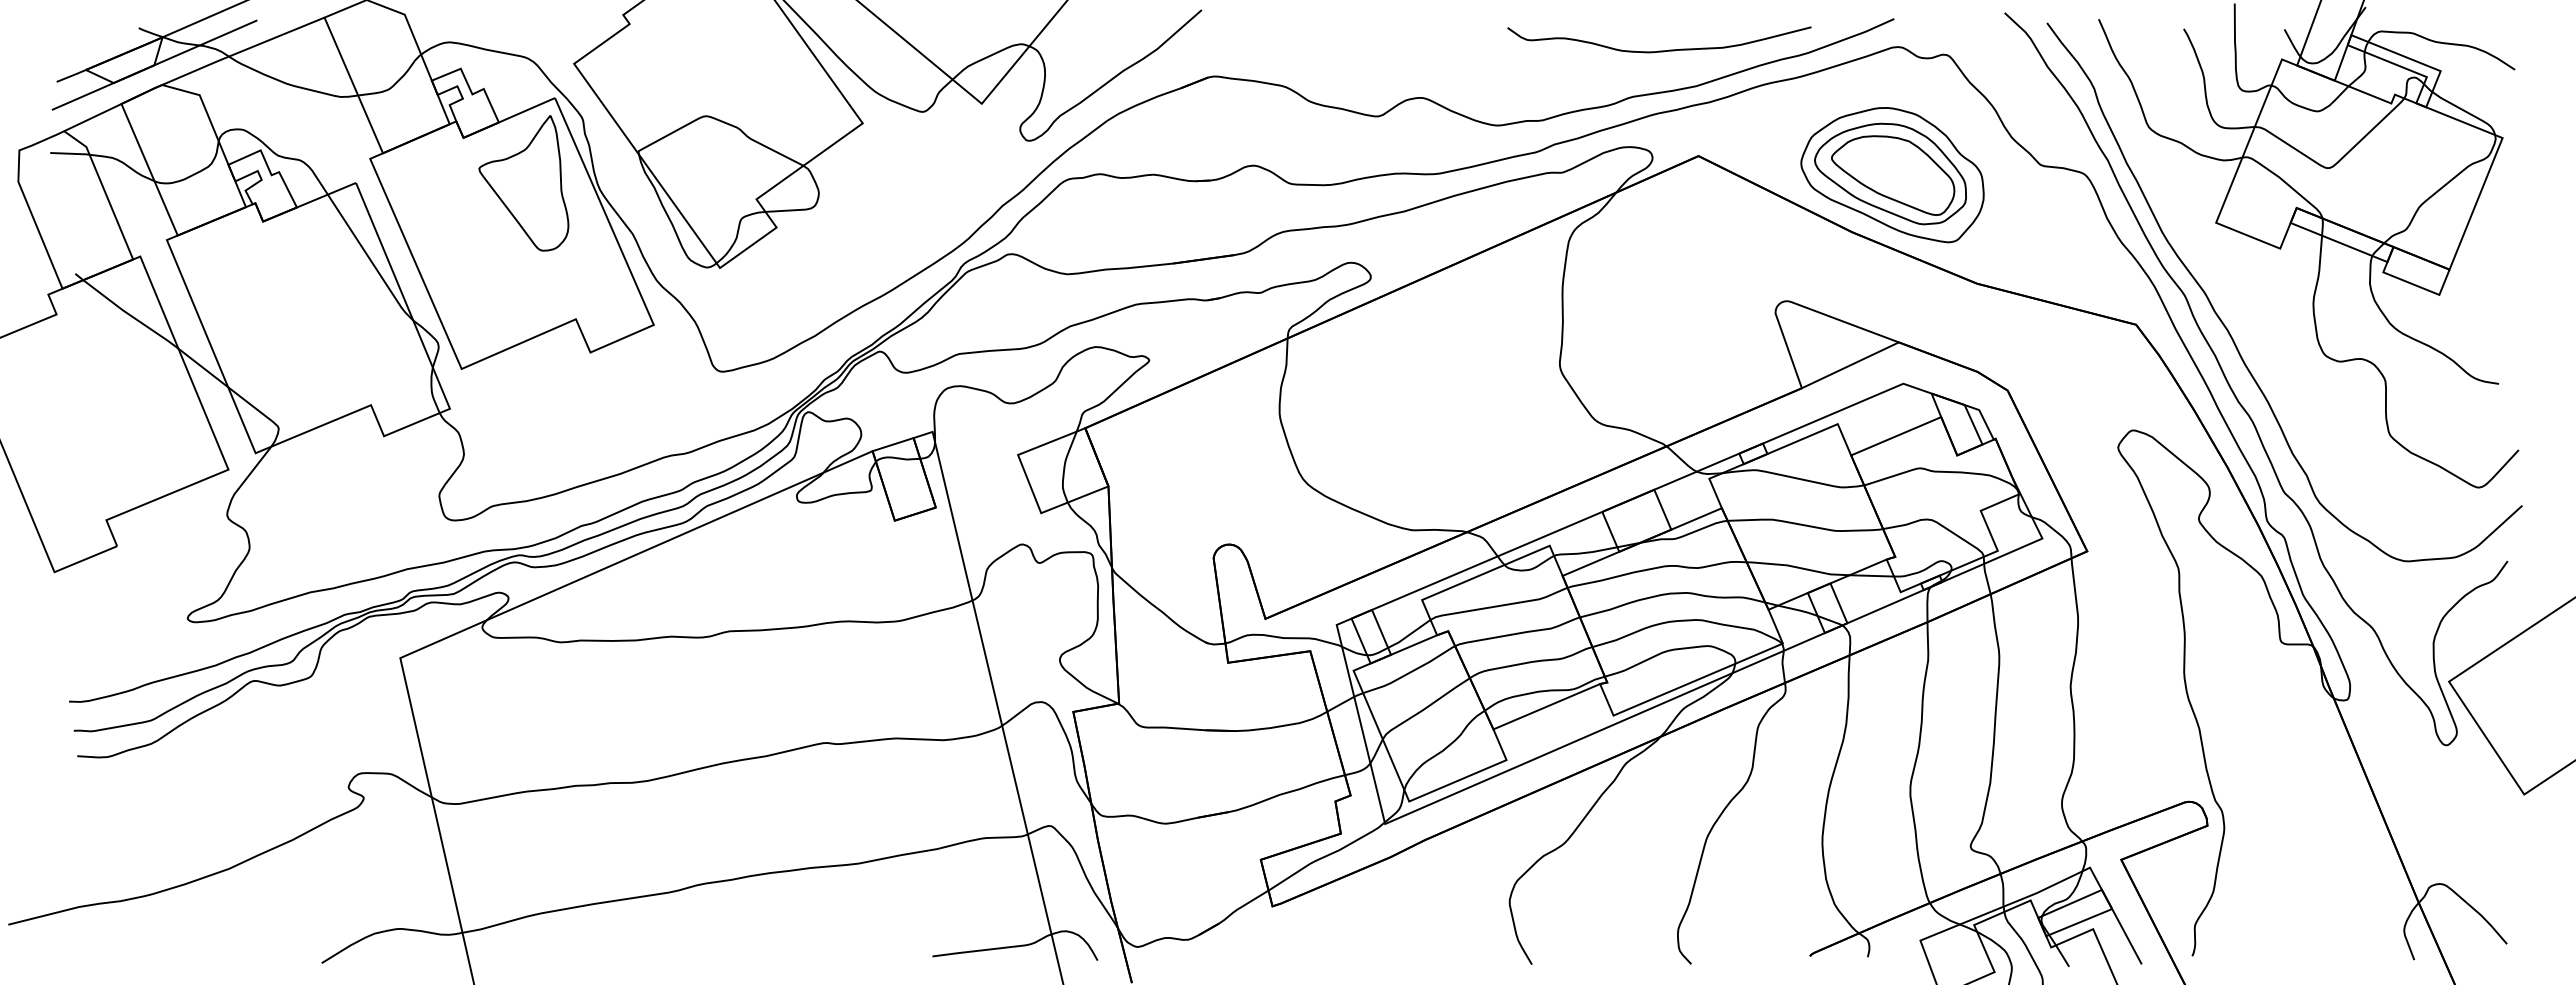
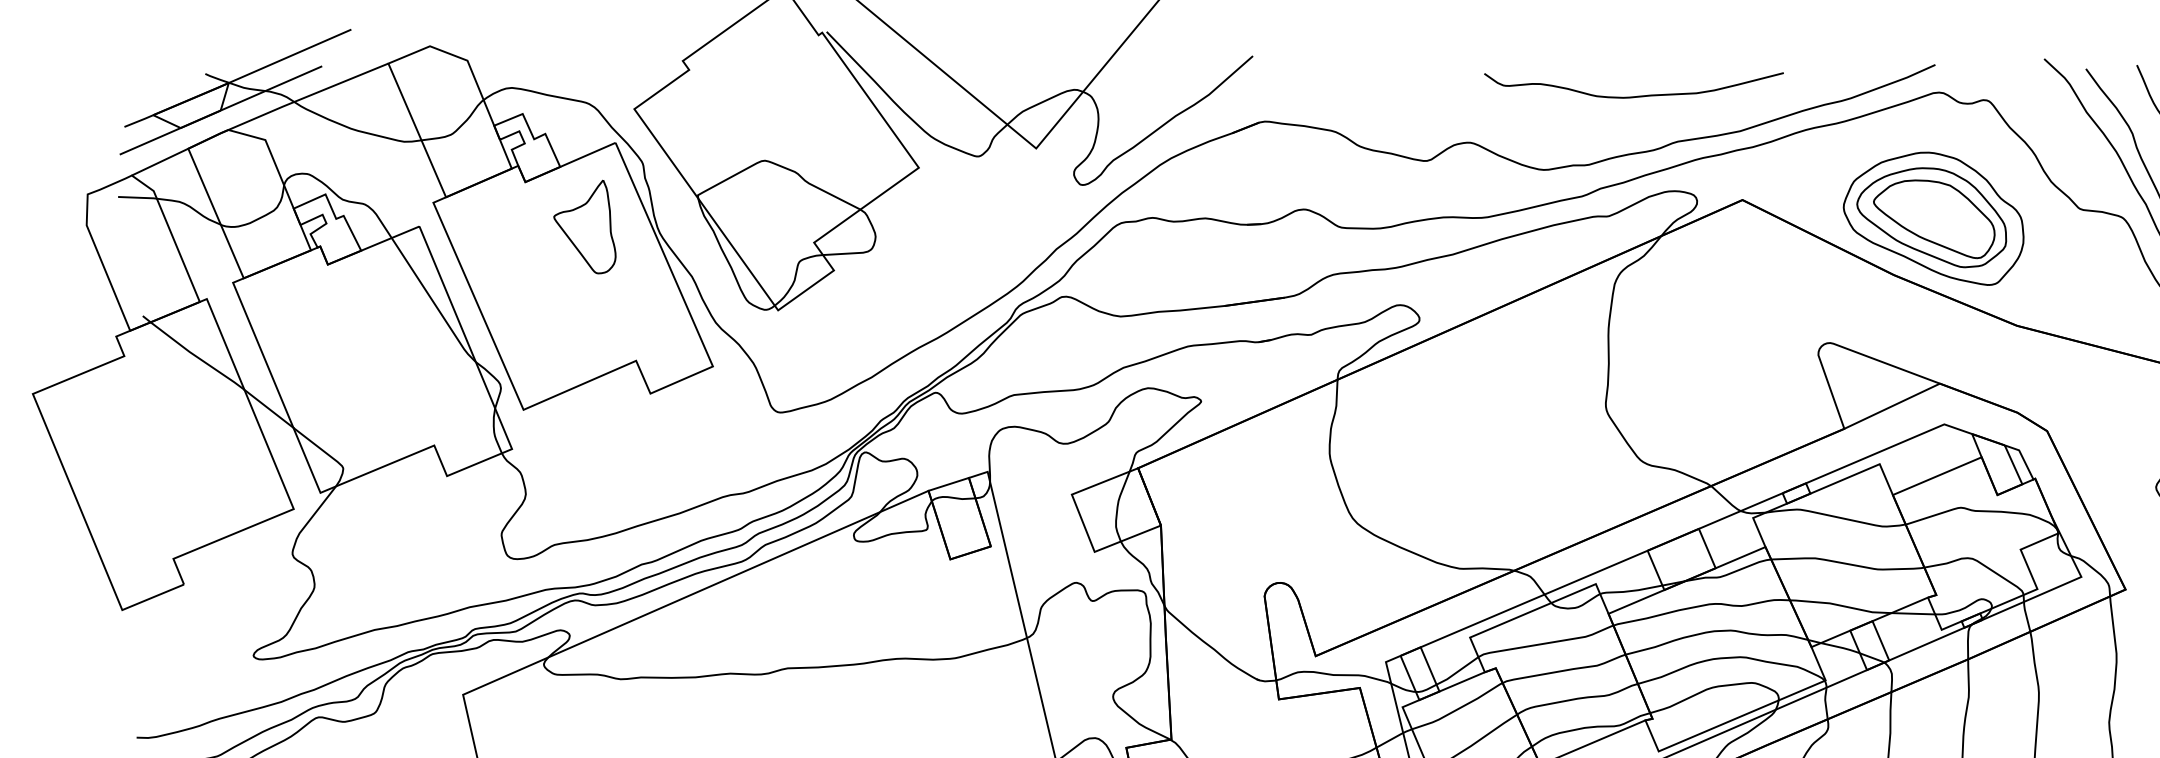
curve: (1659, 50) -> (1634, 95), moved
part: (523, 183) -> (584, 227), size x0.7

